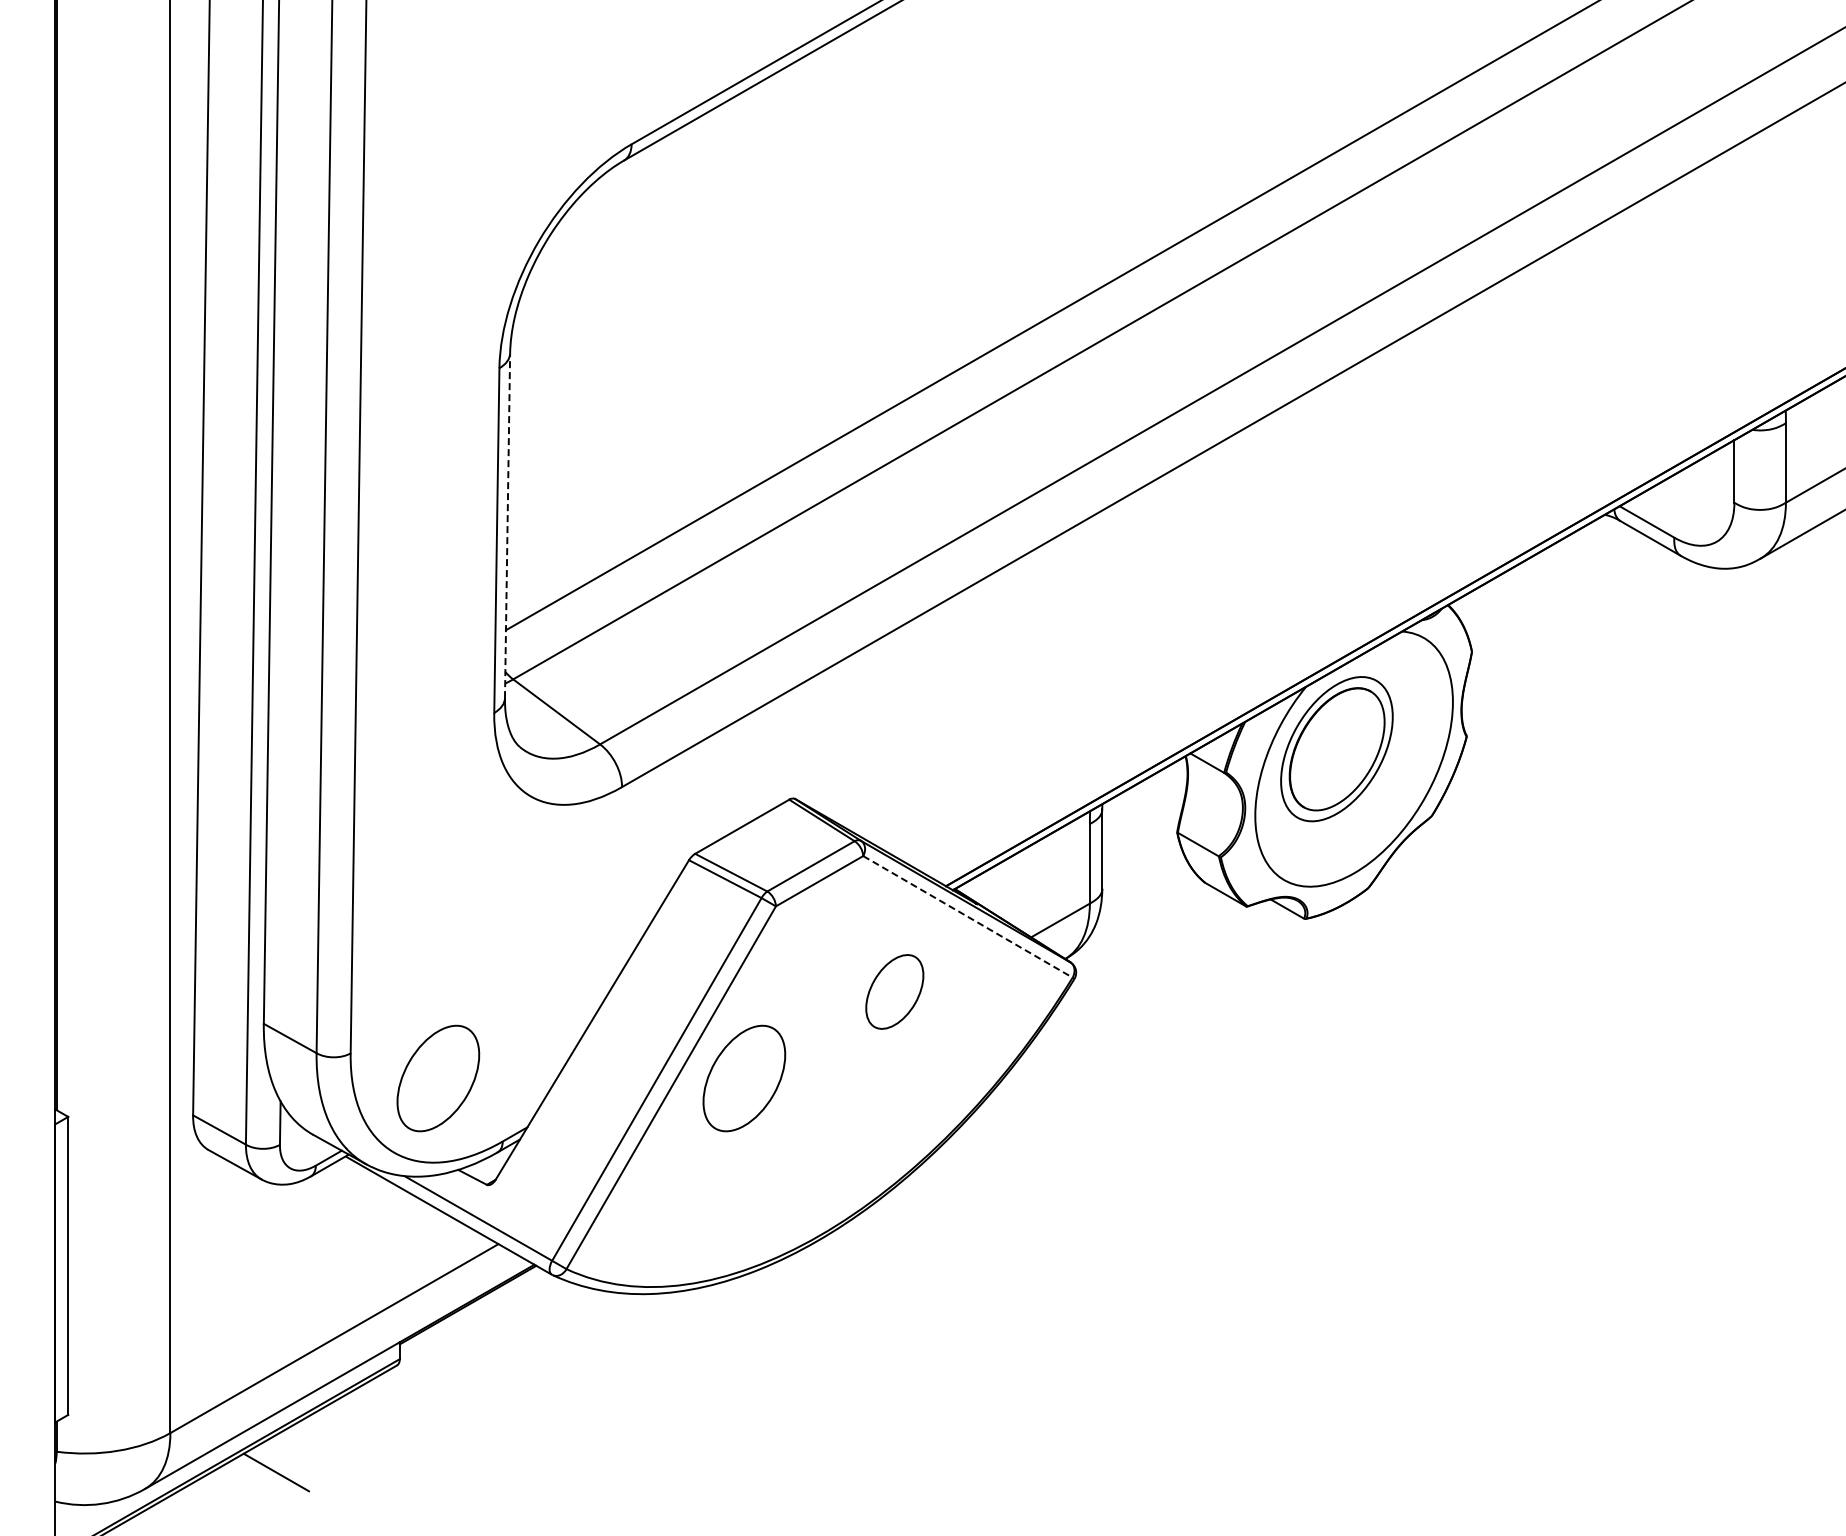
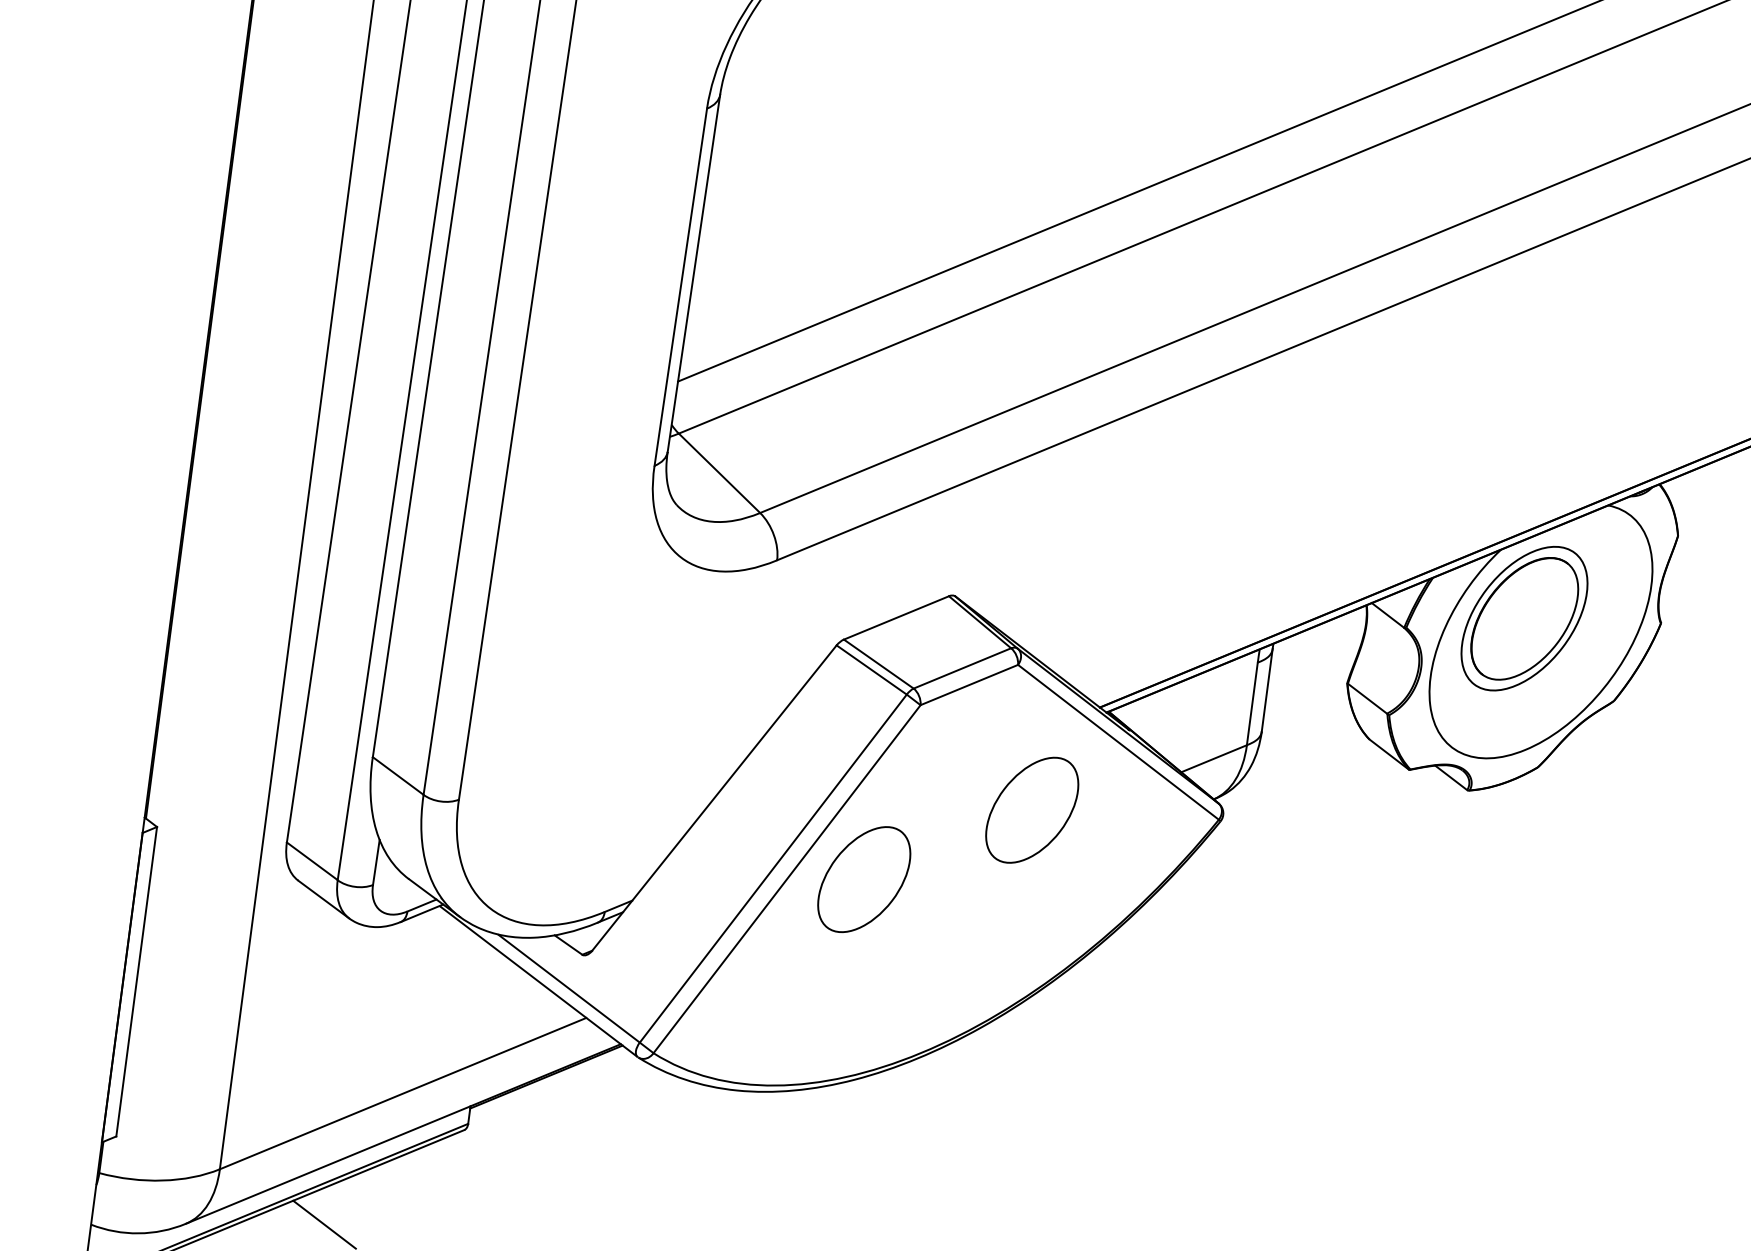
line: (507, 525) -> (693, 273), dashed -> solid
line: (968, 917) -> (1118, 743), dashed -> solid
part: (894, 991) -> (1032, 809), size x1.43
part: (438, 1078) -> (546, 837), removed

